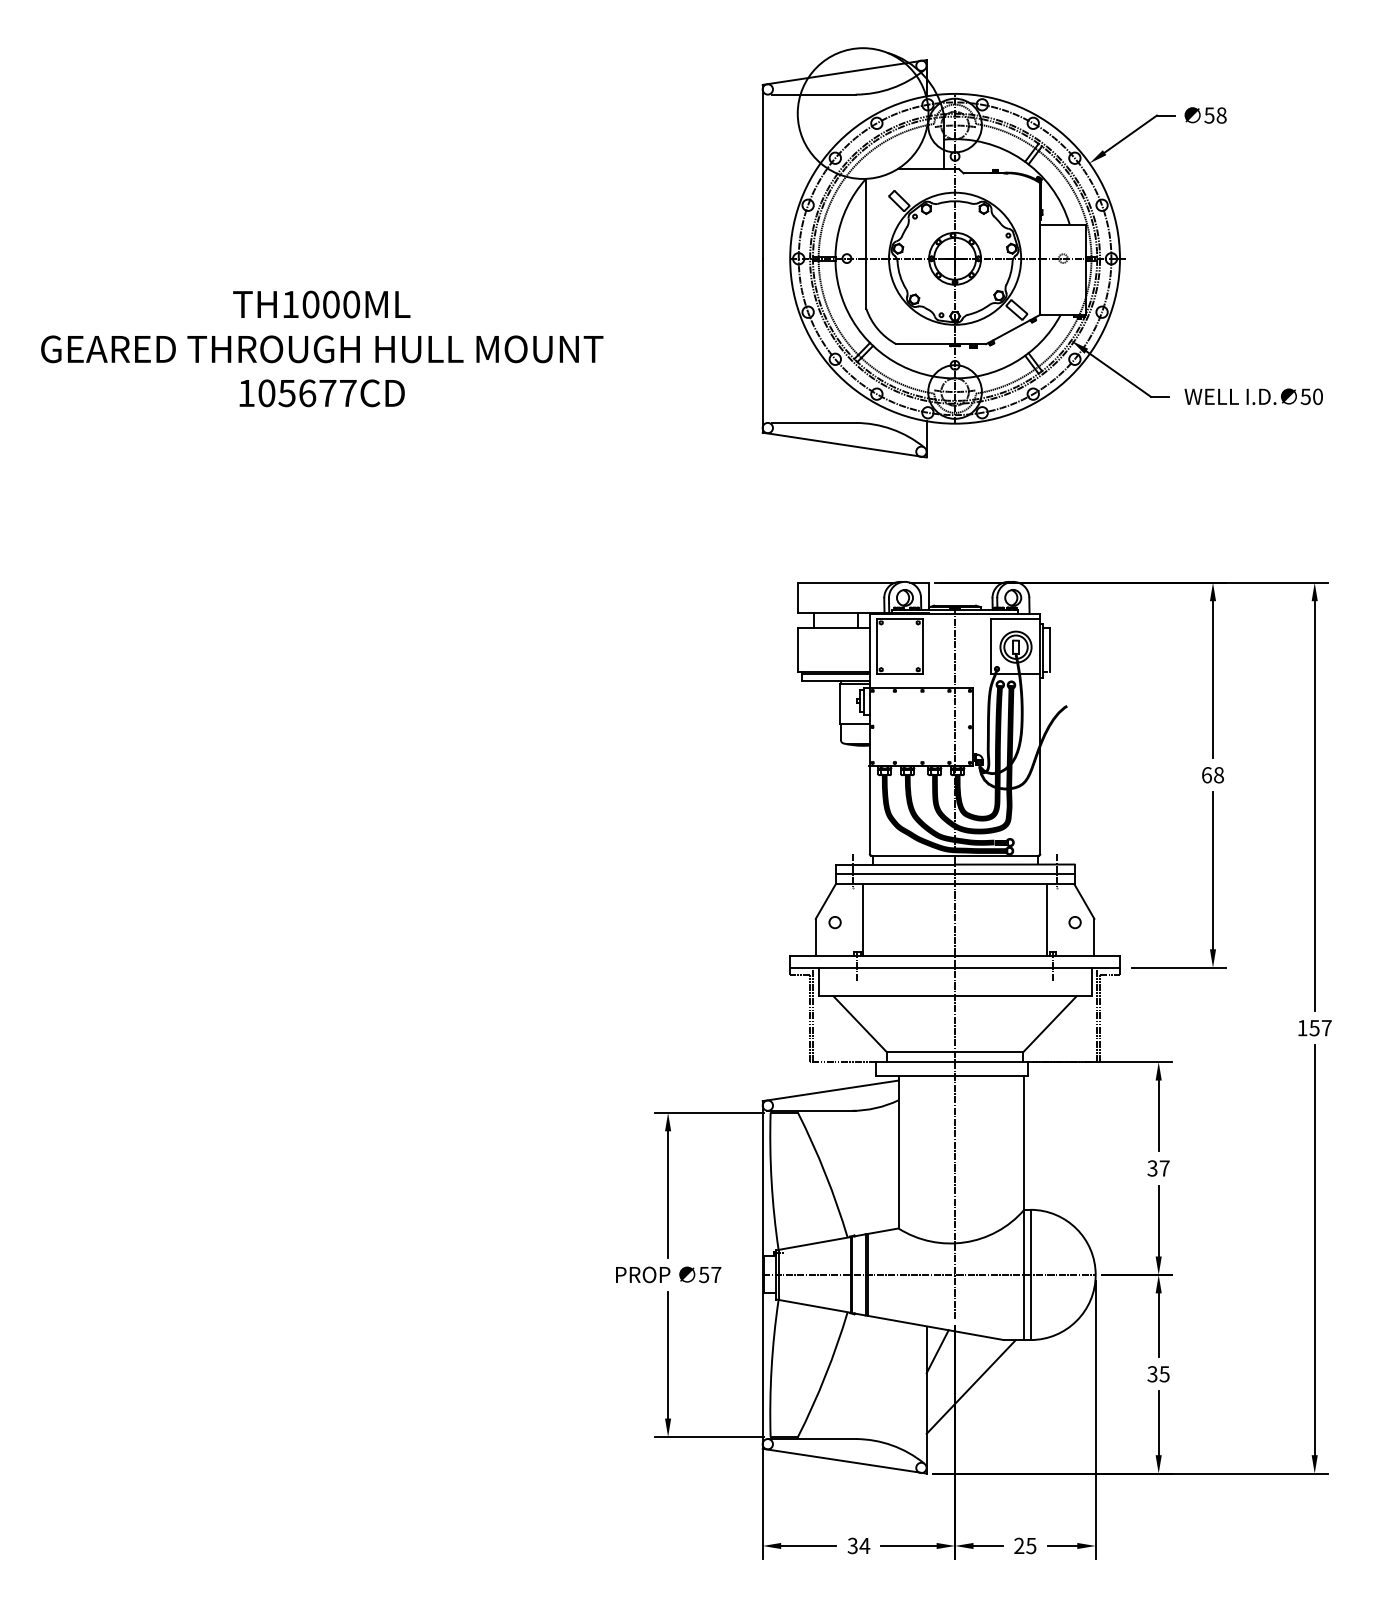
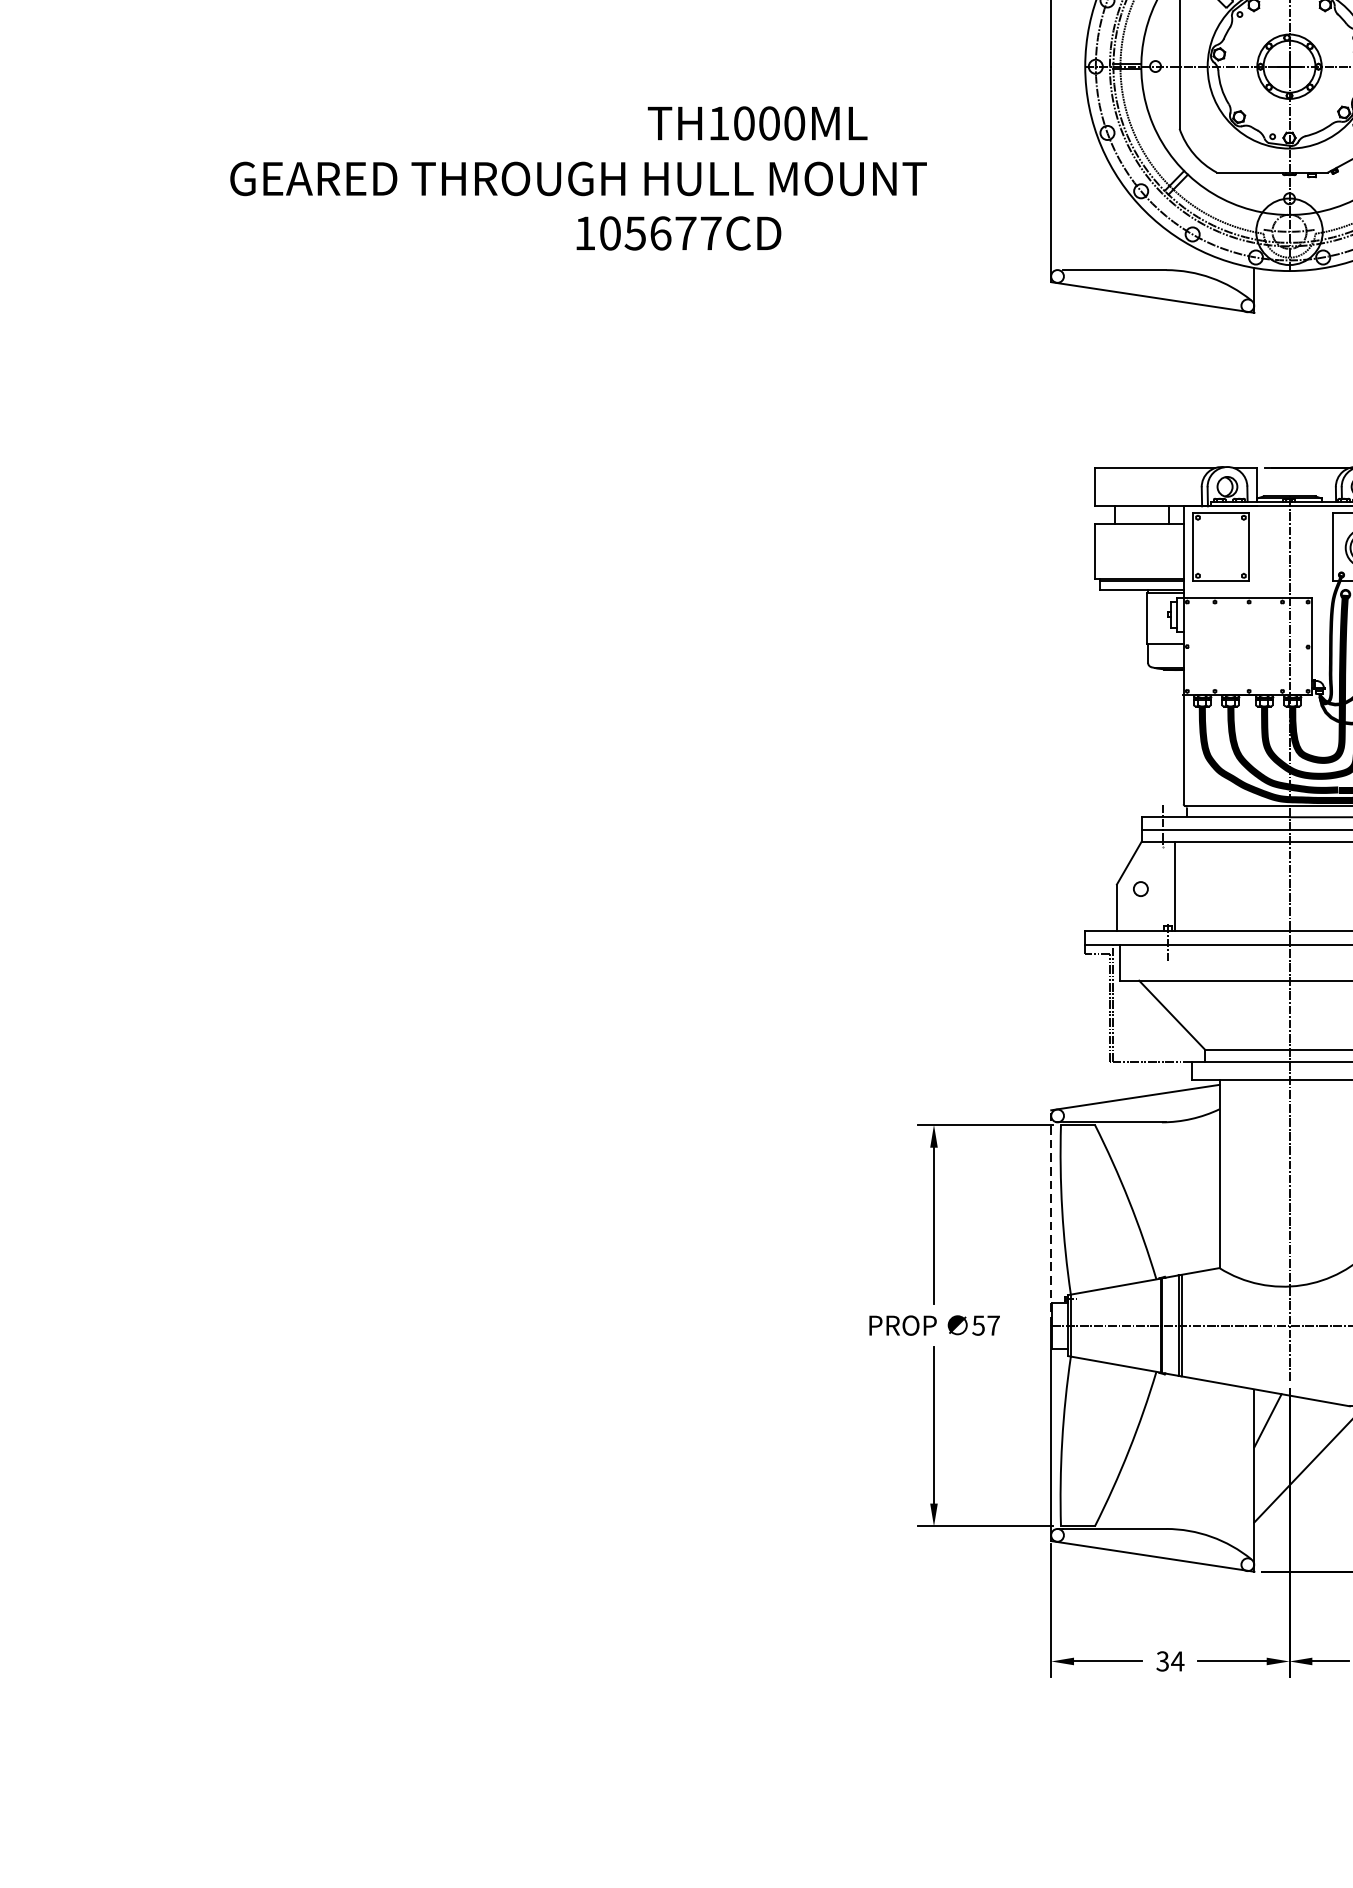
text: (321, 304) -> (757, 123), moved
text: (322, 349) -> (578, 179), moved
text: (321, 393) -> (678, 233), moved
line: (762, 1188) -> (1050, 1218), solid -> dashed

